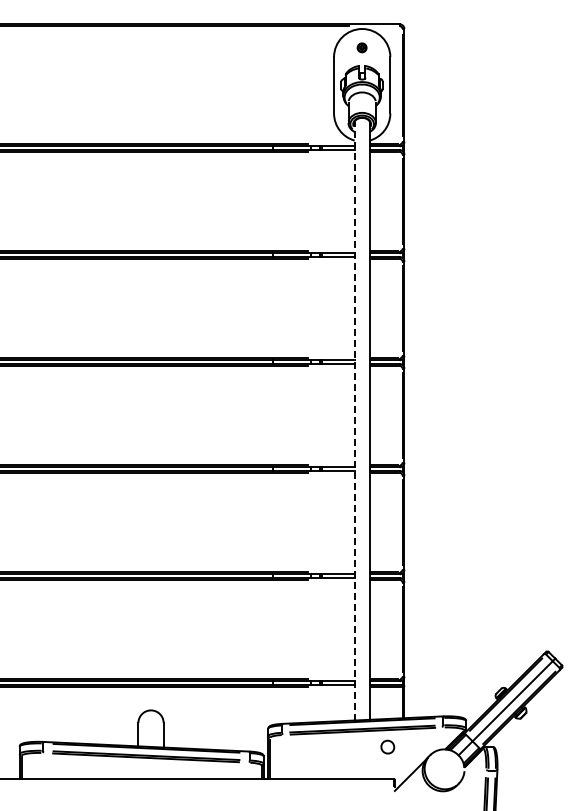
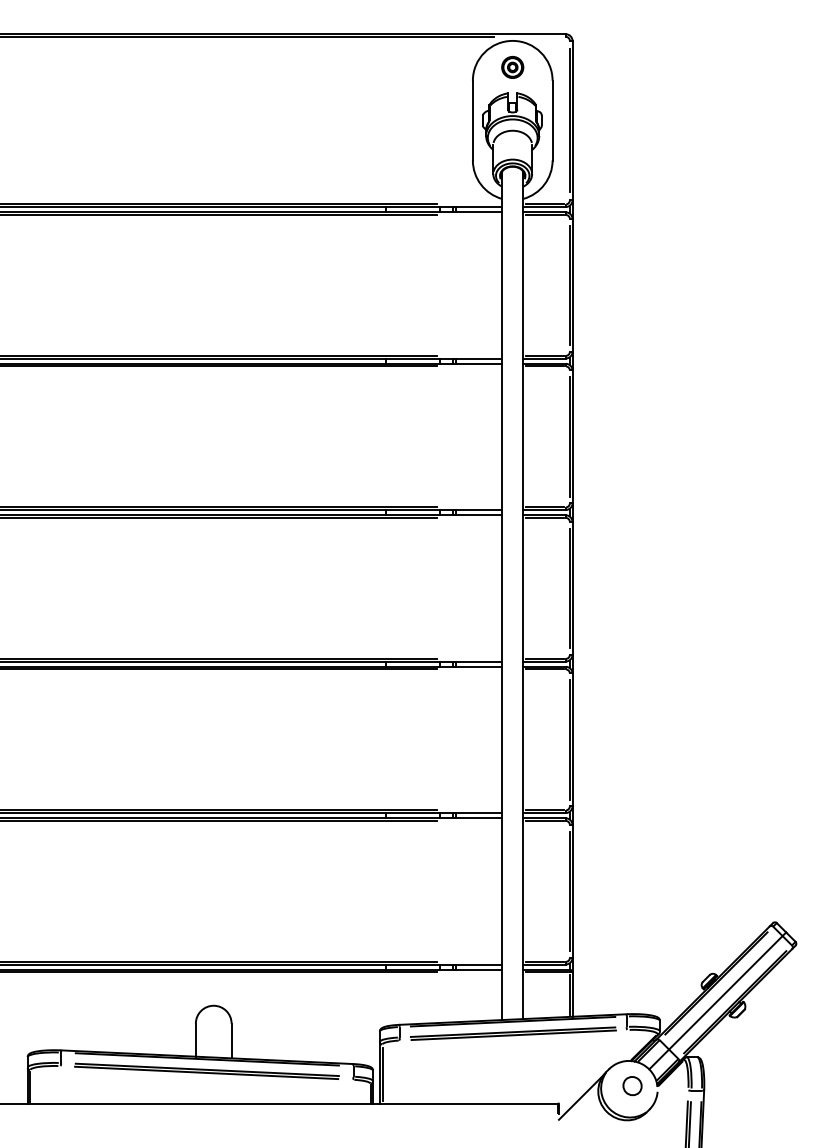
part: (361, 47) -> (511, 67), size x1.67
line: (354, 420) -> (501, 595), dashed -> solid
part: (387, 746) -> (632, 1085), moved

